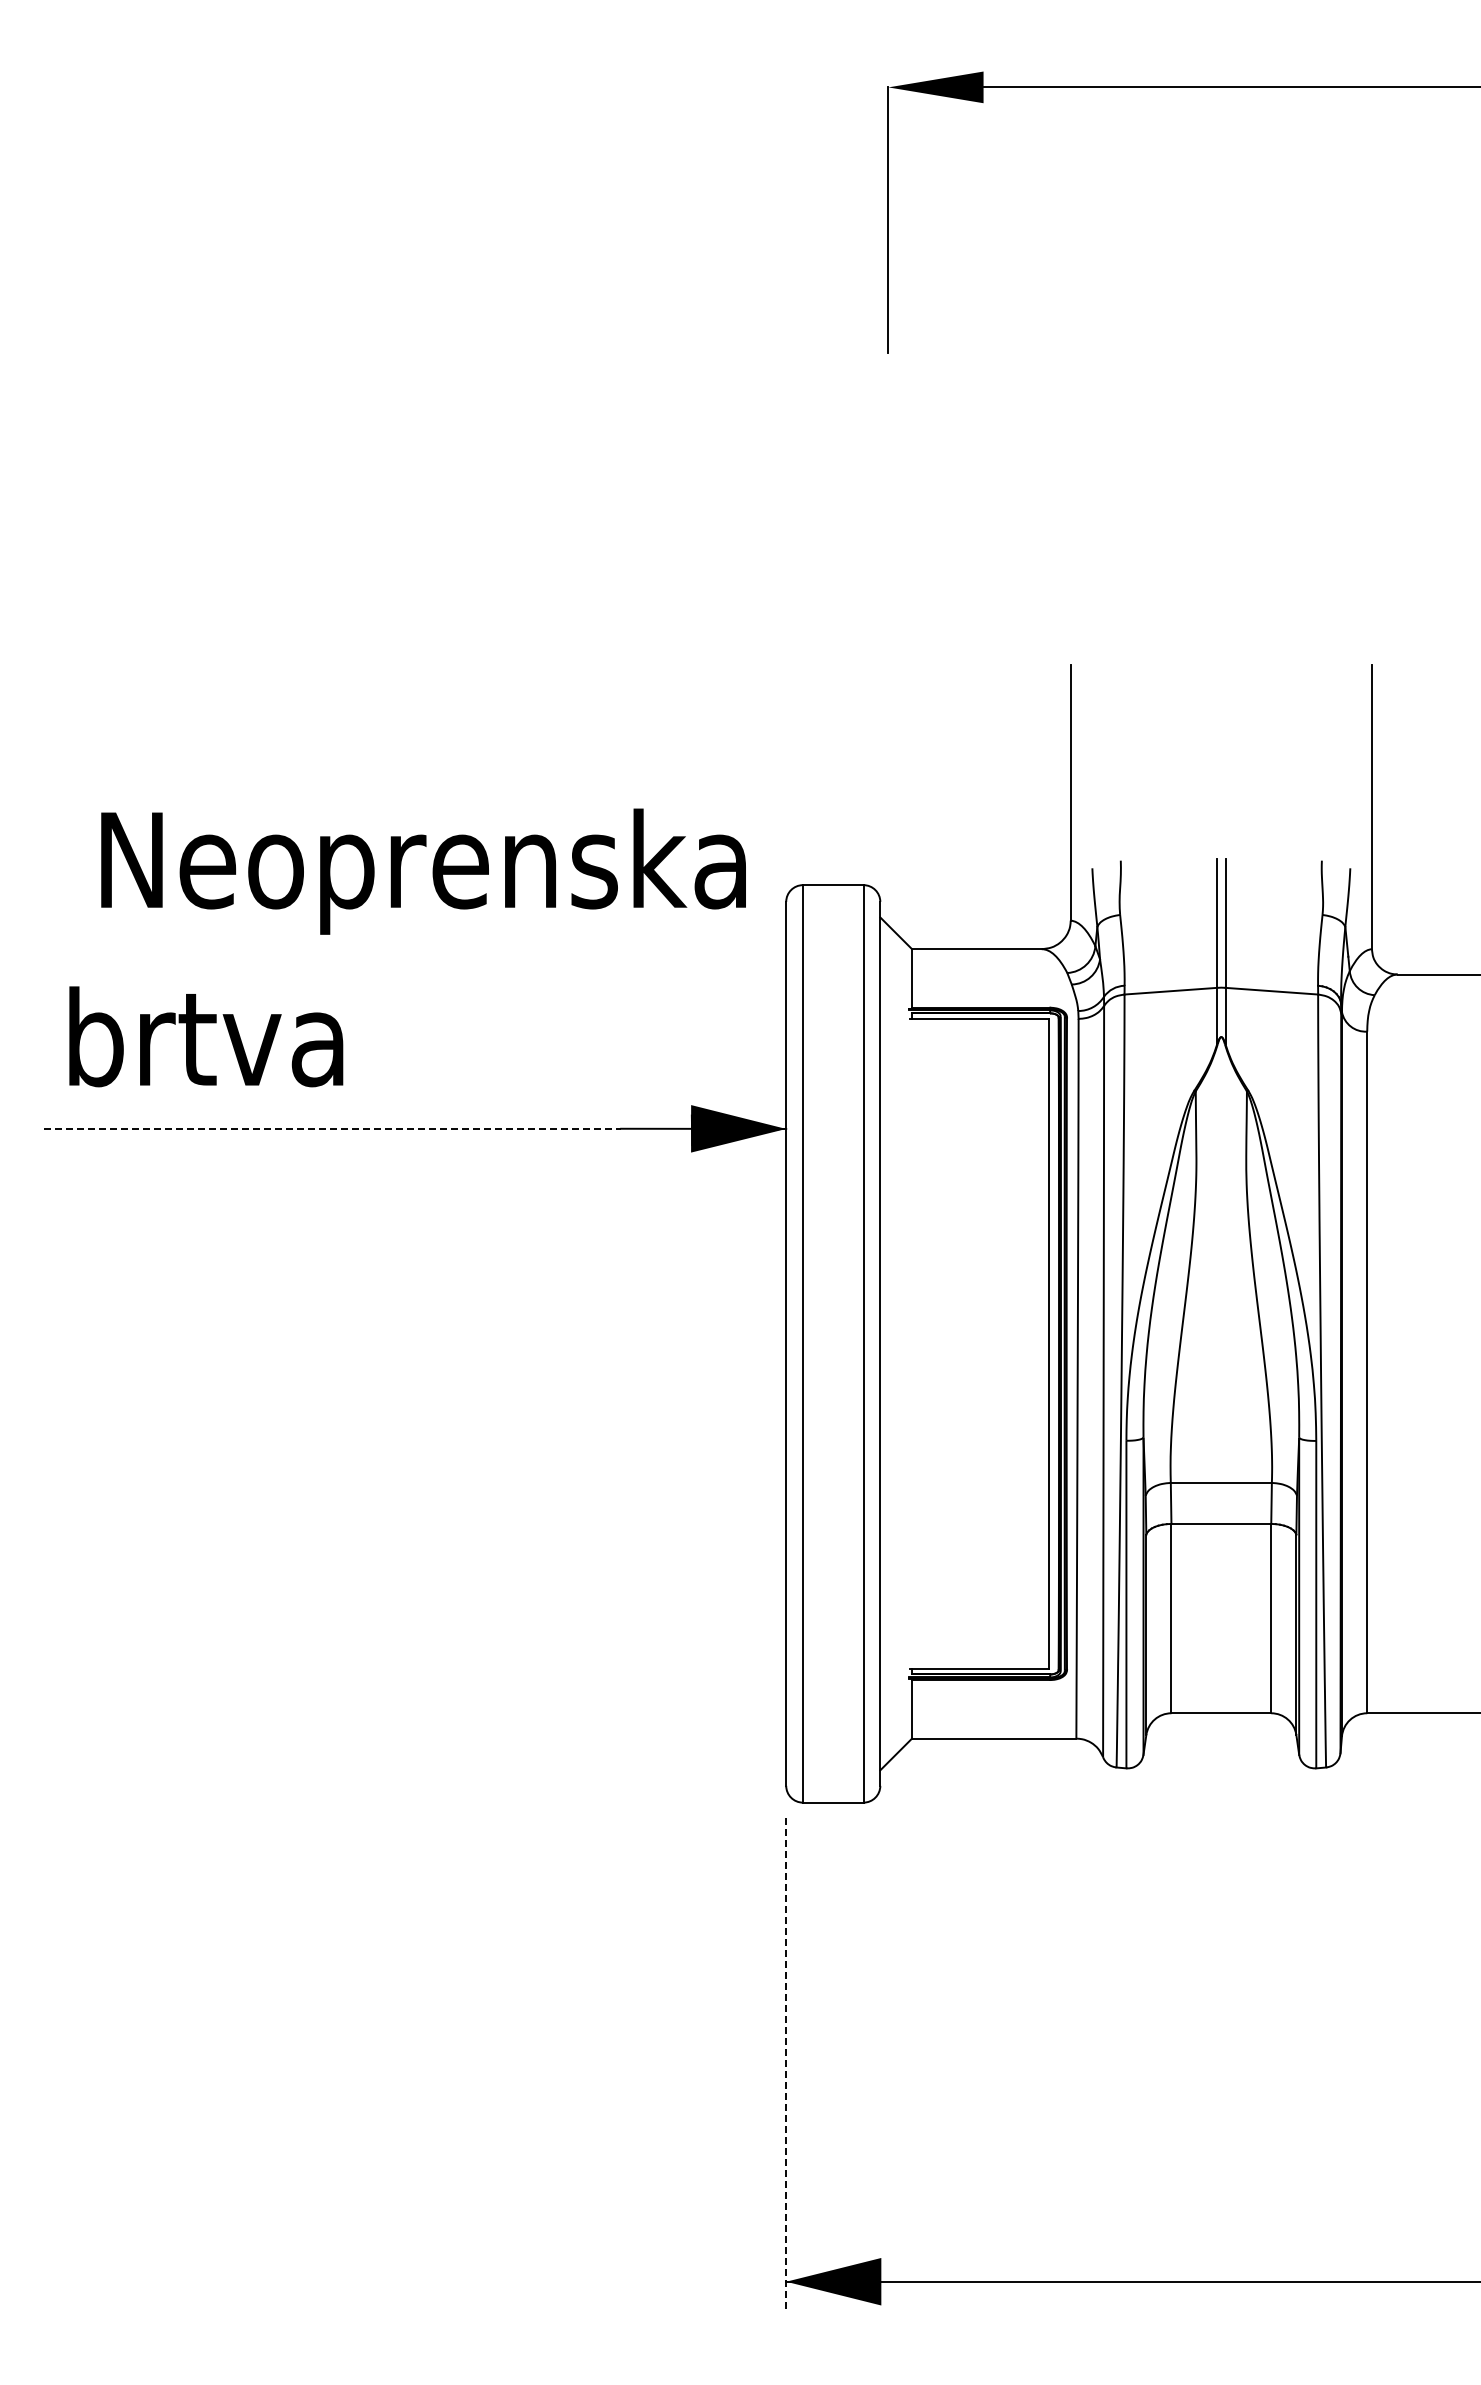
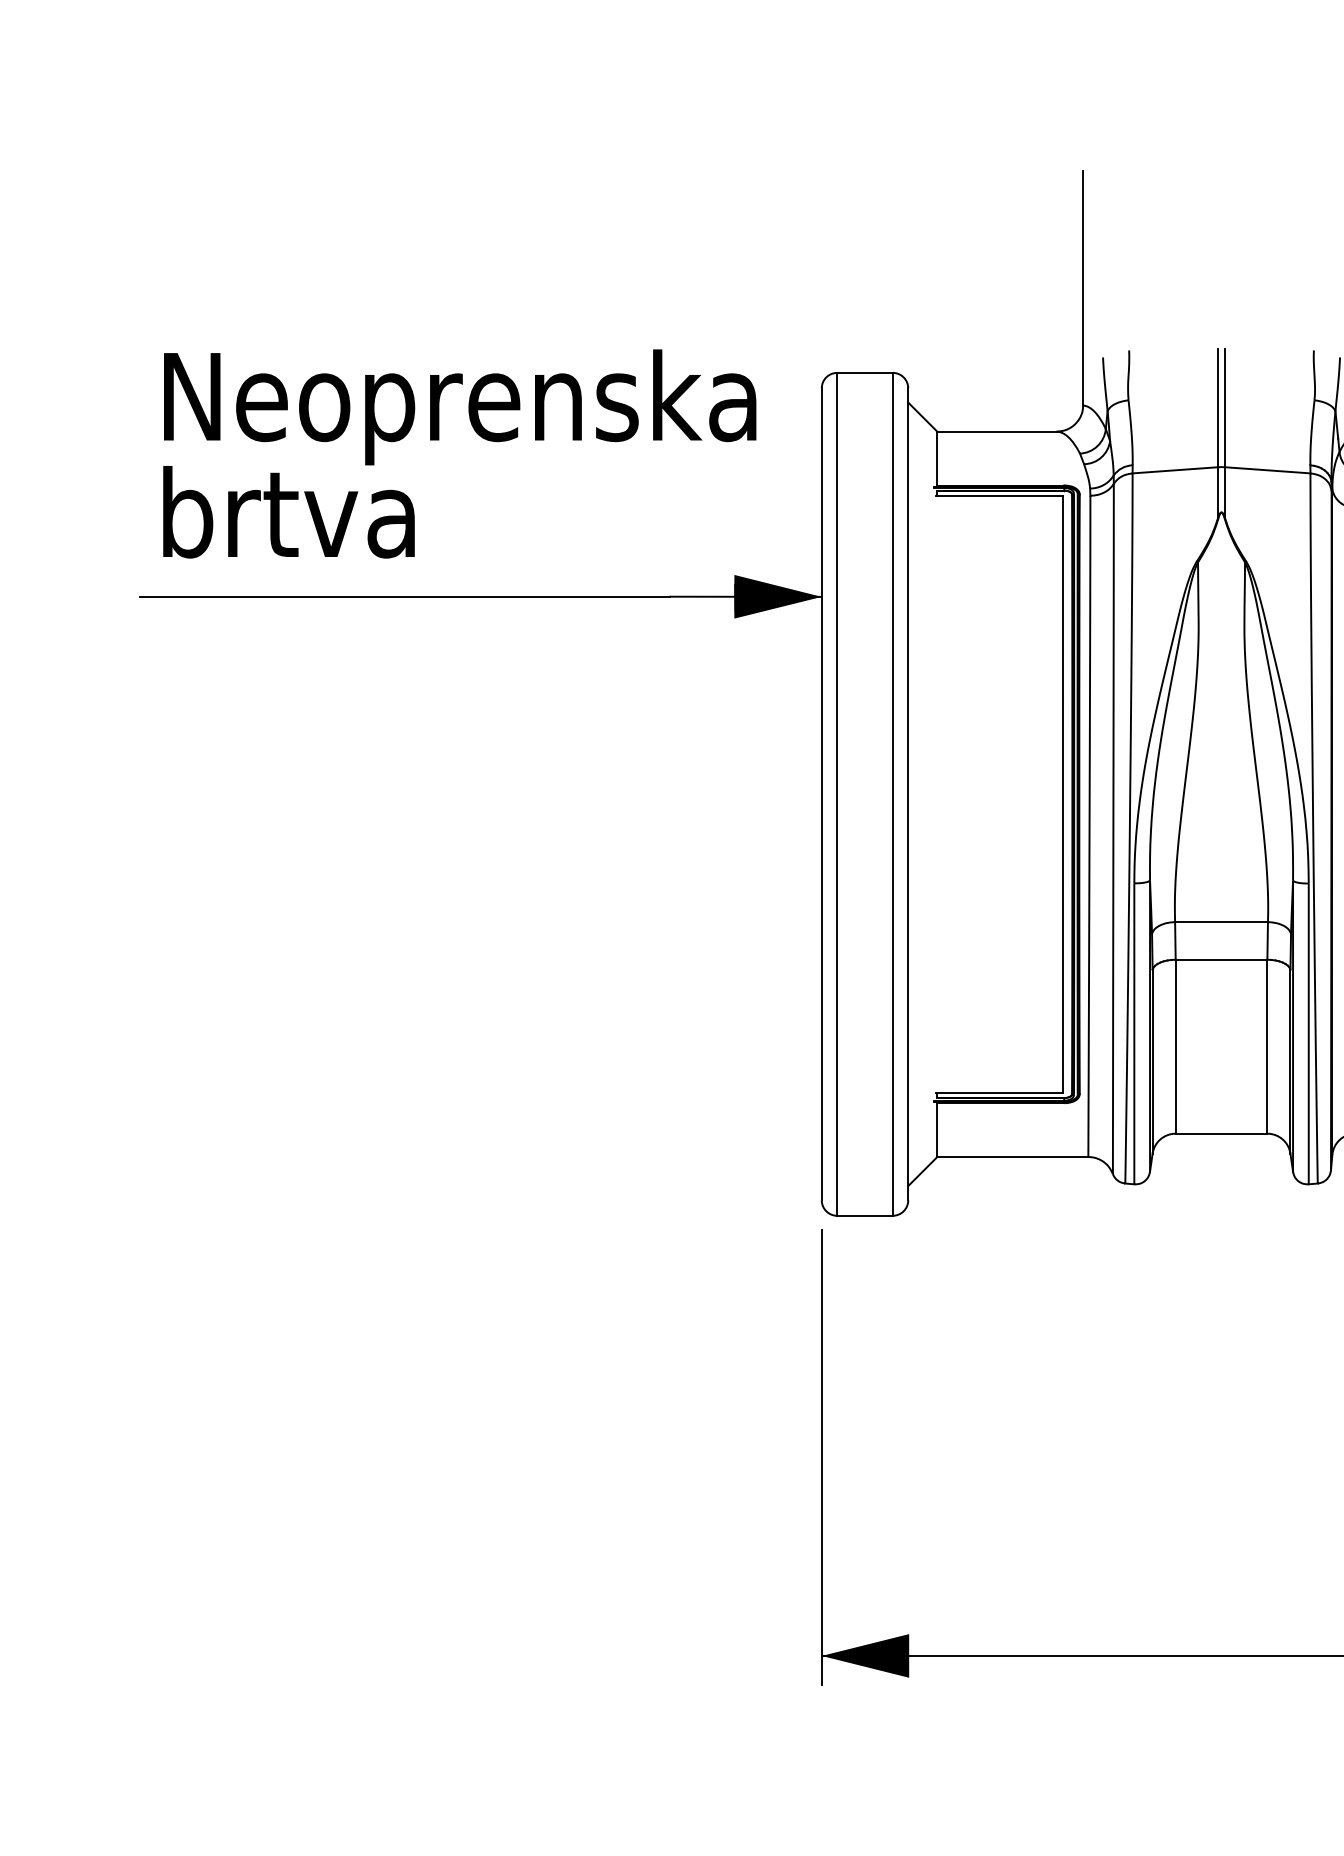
text: (423, 871) -> (460, 407), moved
line: (333, 1128) -> (405, 596), dashed -> solid
line: (786, 2065) -> (822, 1457), dashed -> solid

